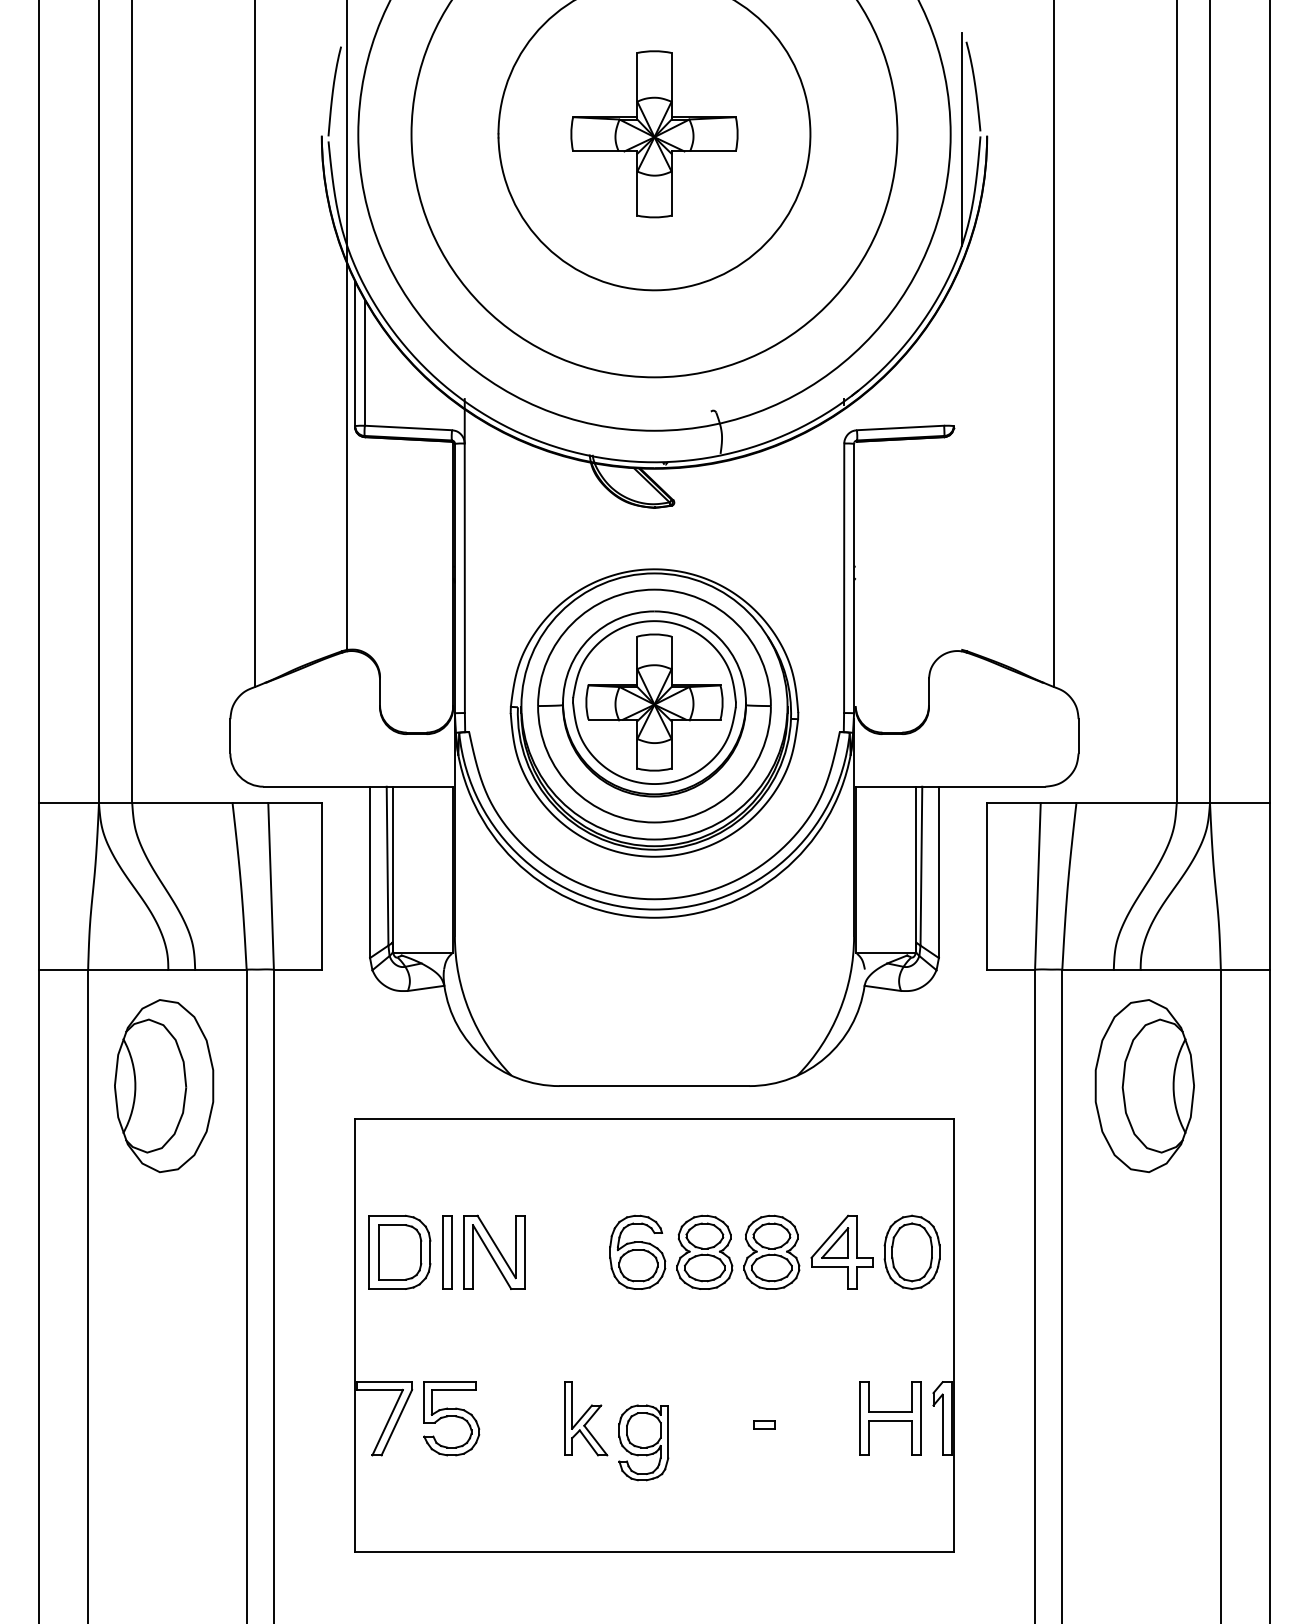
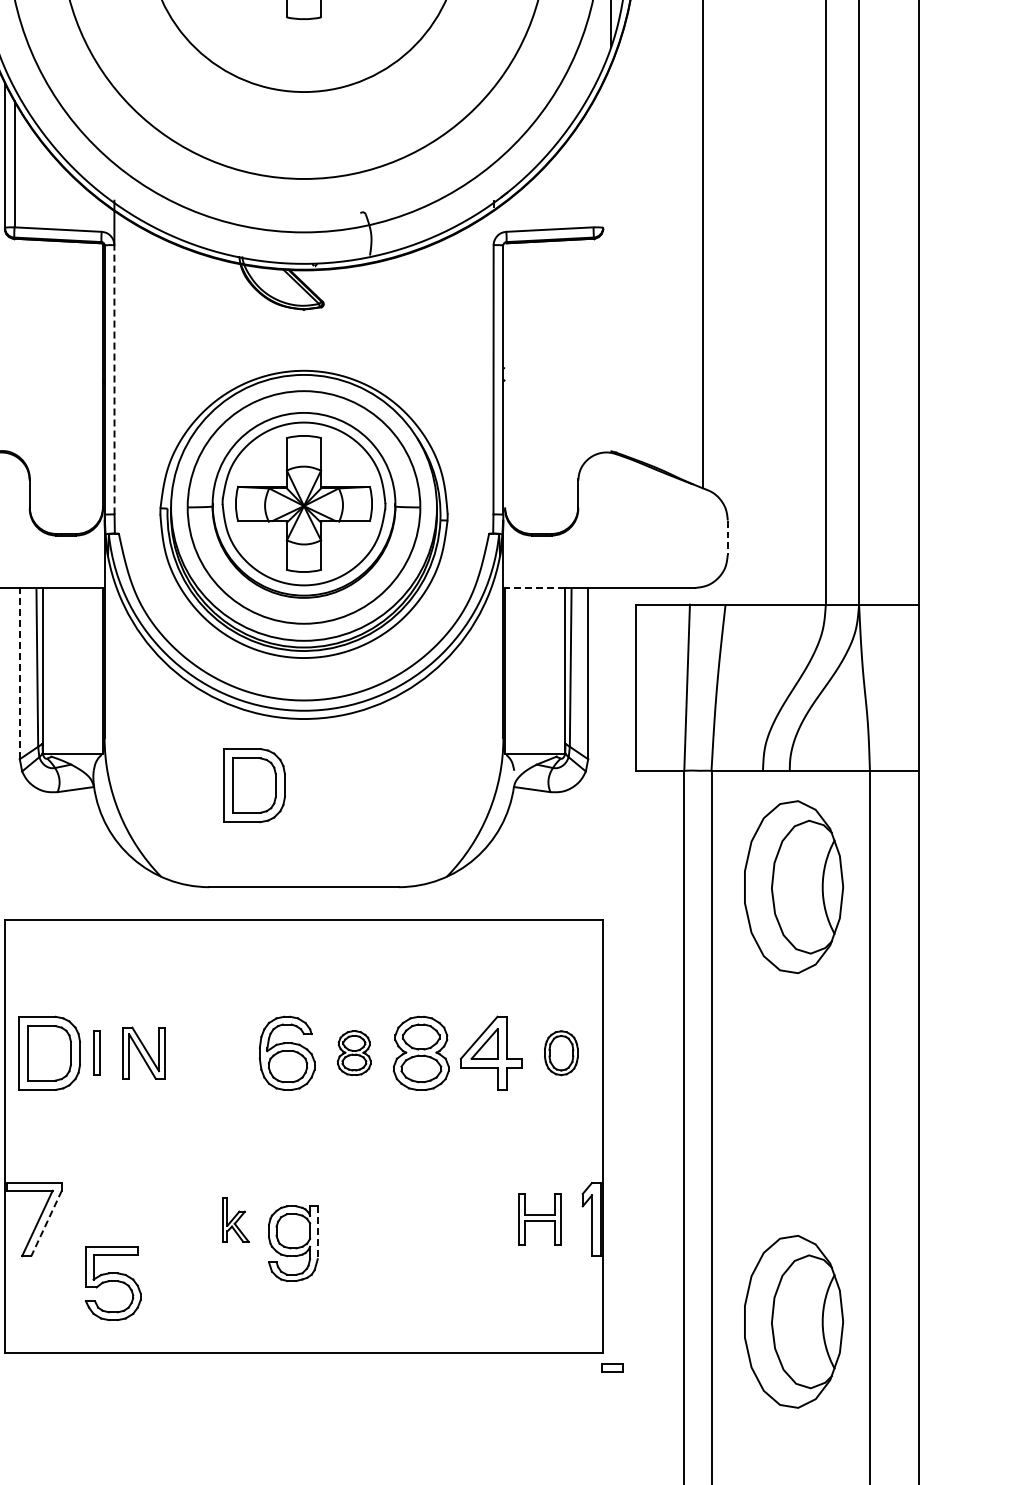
line: (464, 578) -> (114, 379), solid -> dashed
line: (1078, 736) -> (727, 537), solid -> dashed
line: (885, 786) -> (534, 587), solid -> dashed
line: (370, 872) -> (20, 673), solid -> dashed
part: (604, 983) -> (254, 784), added
part: (494, 1251) -> (144, 1052), size x0.7
part: (704, 1251) -> (353, 1052), size x0.6
part: (911, 1251) -> (560, 1052), size x0.6
part: (447, 1252) -> (97, 1053), size x0.6
part: (451, 1418) -> (113, 1283), moved
part: (586, 1418) -> (236, 1219), size x0.6
part: (890, 1418) -> (539, 1219), size x0.7
line: (396, 1423) -> (46, 1224), solid -> dashed
part: (764, 1424) -> (612, 1367), moved
line: (668, 1432) -> (318, 1233), solid -> dashed
part: (1144, 1520) -> (793, 1321), added

